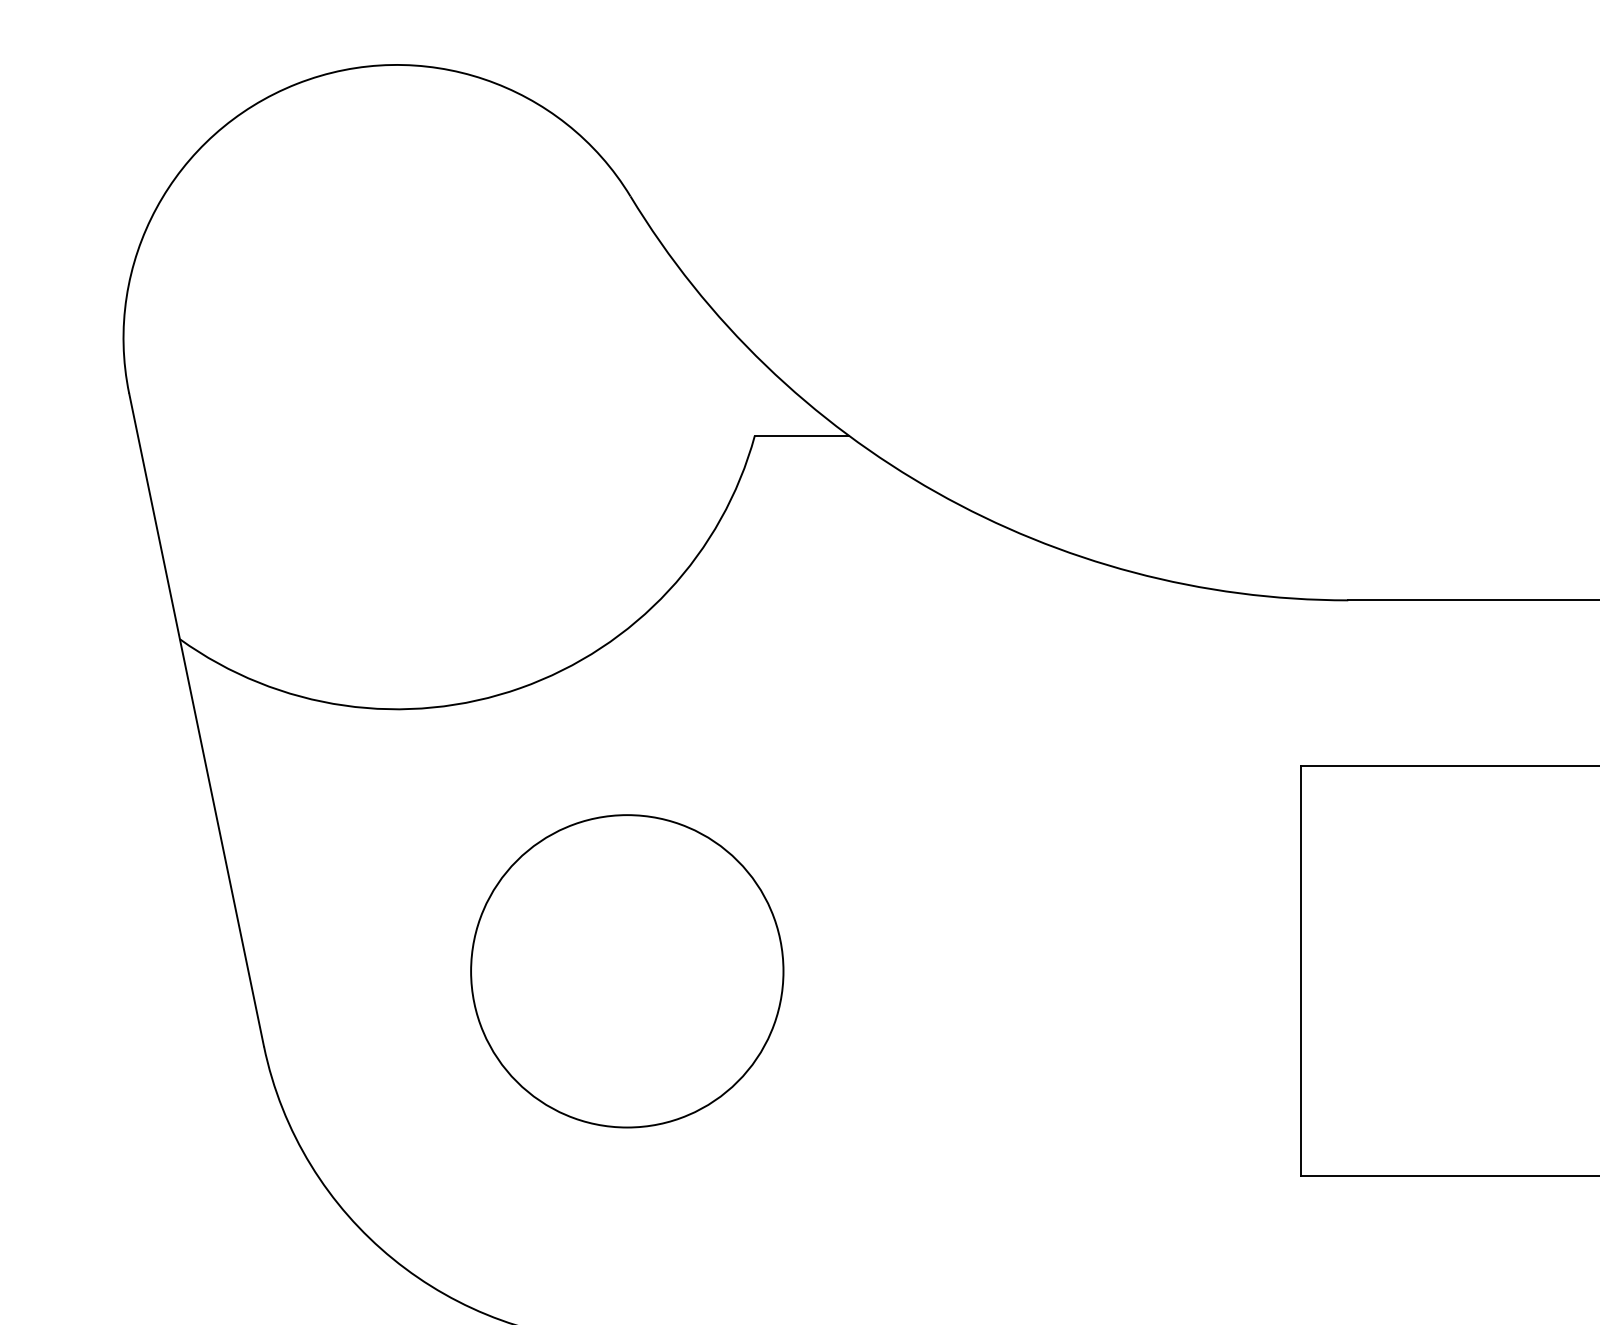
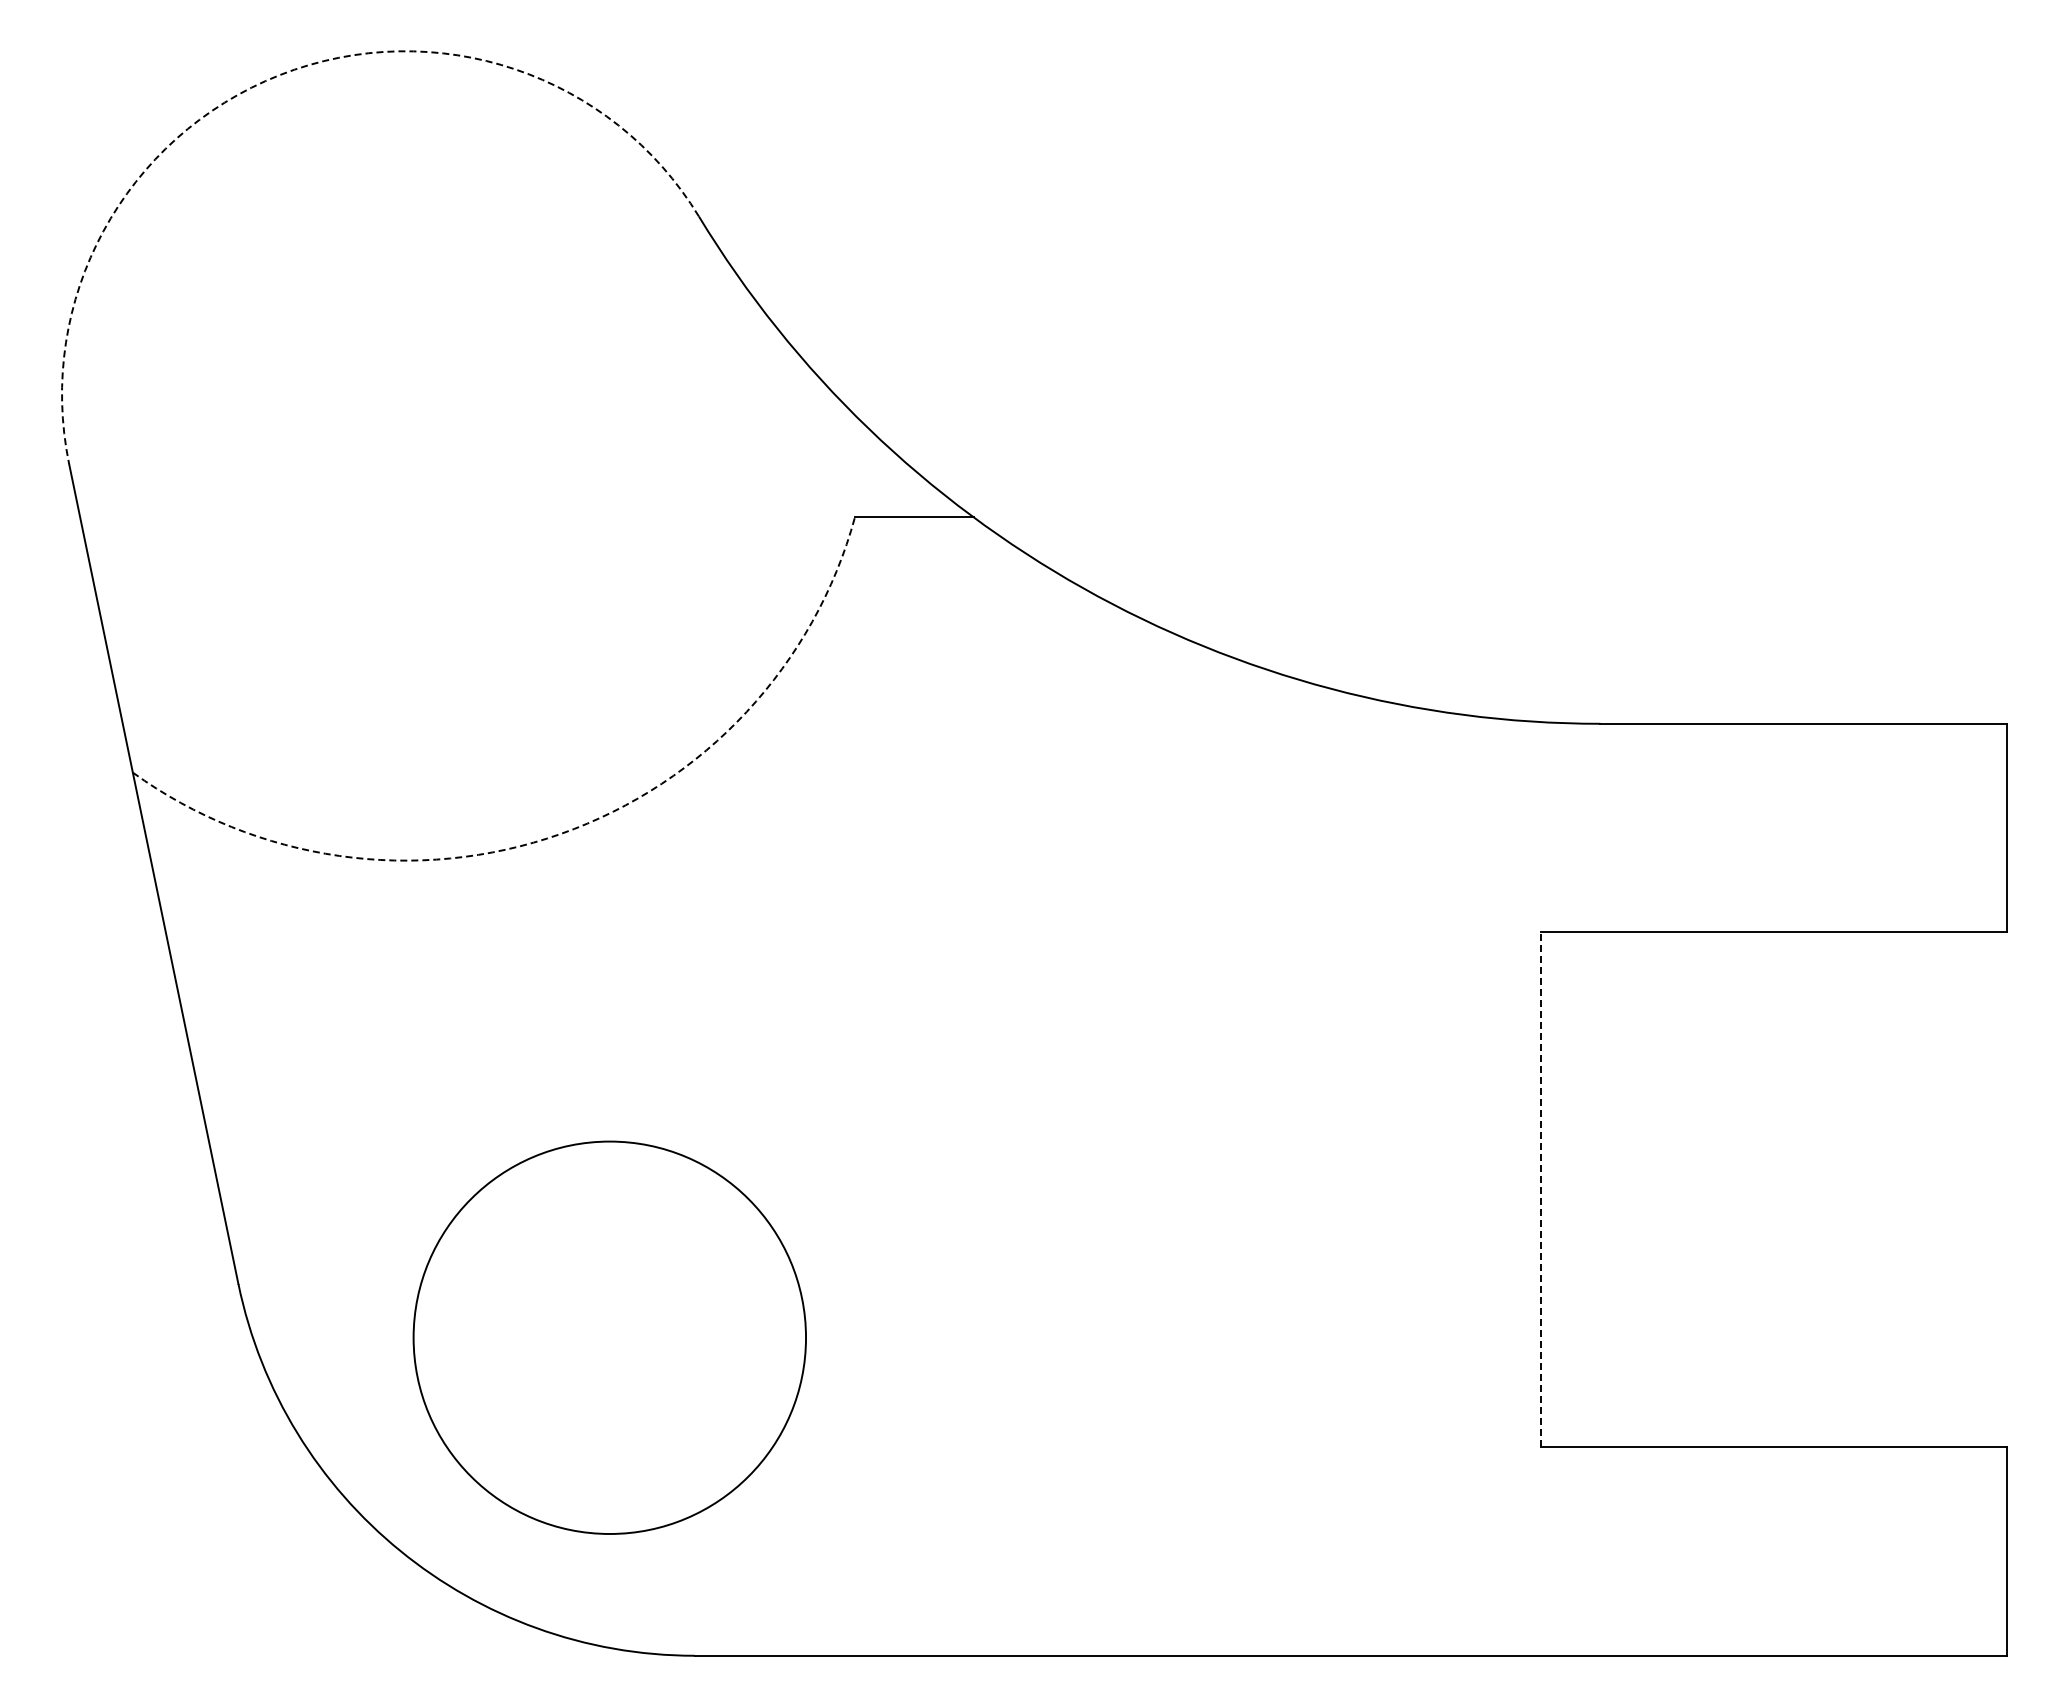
arc: (296, 84) -> (279, 75), solid -> dashed
arc: (520, 688) -> (560, 834), solid -> dashed
circle: (627, 971) -> (609, 1337), moved
line: (1300, 971) -> (1540, 1189), solid -> dashed

